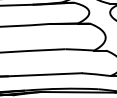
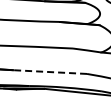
line: (45, 74) -> (50, 71), solid -> dashed

